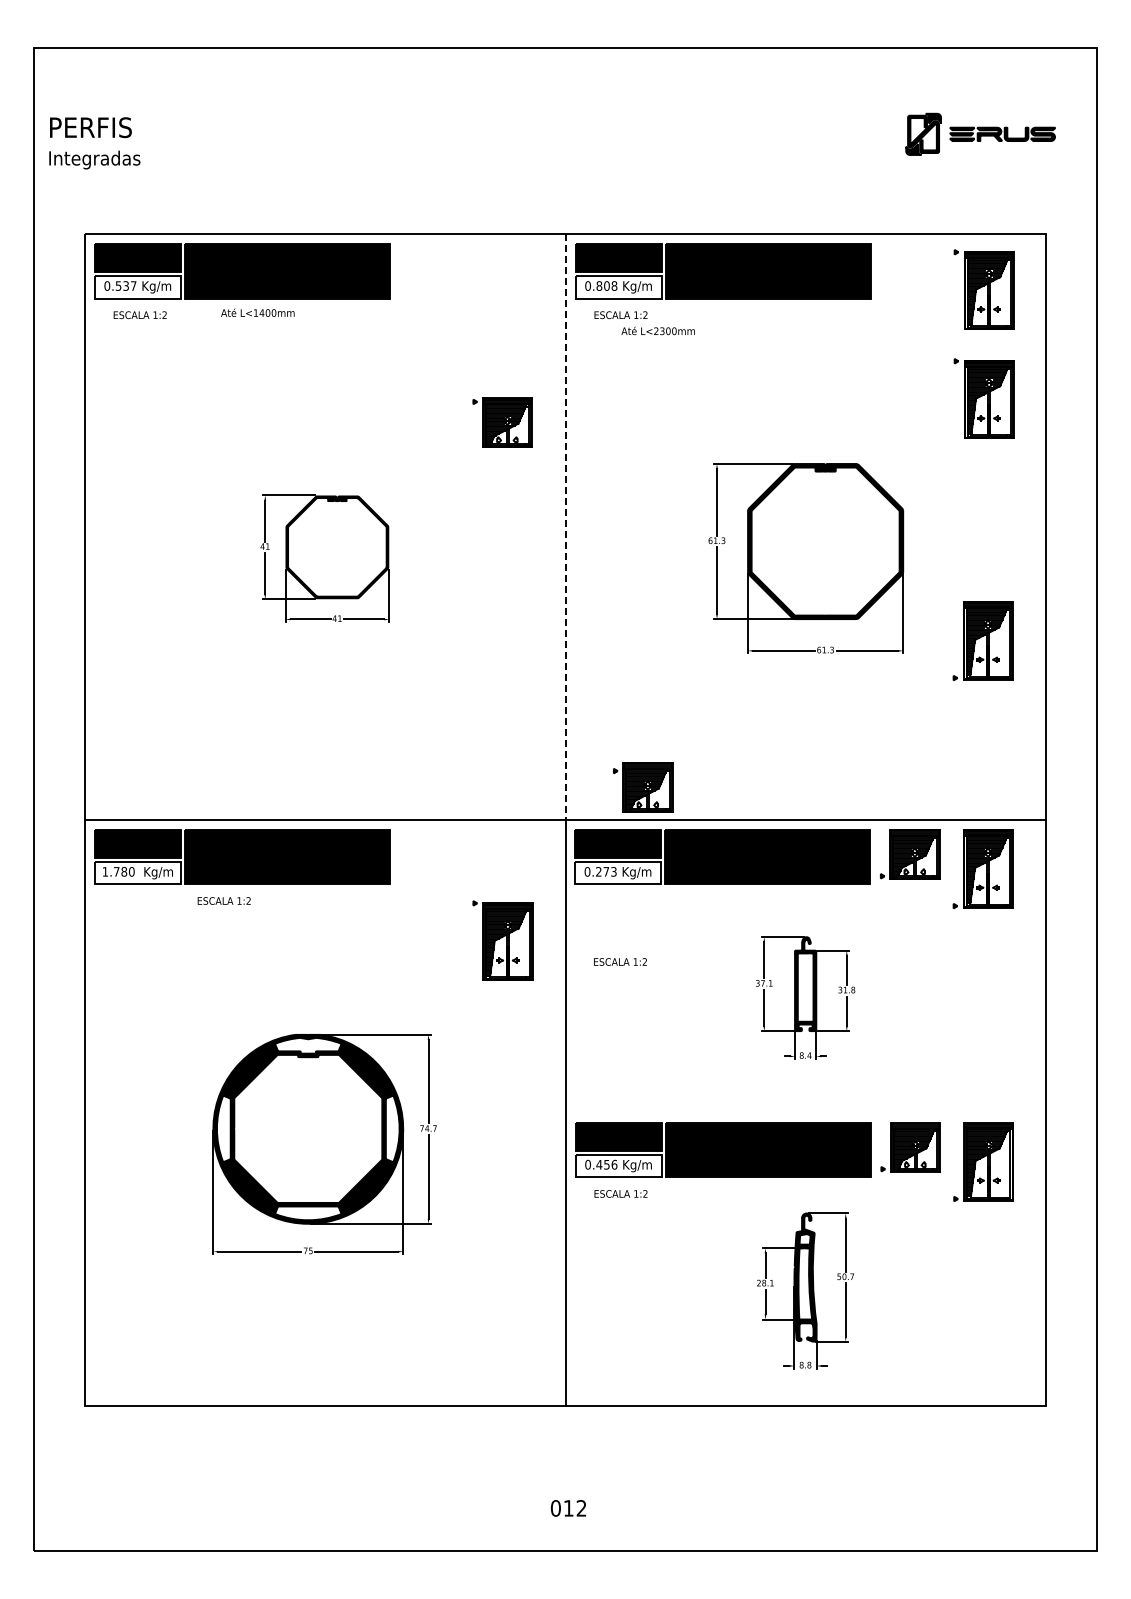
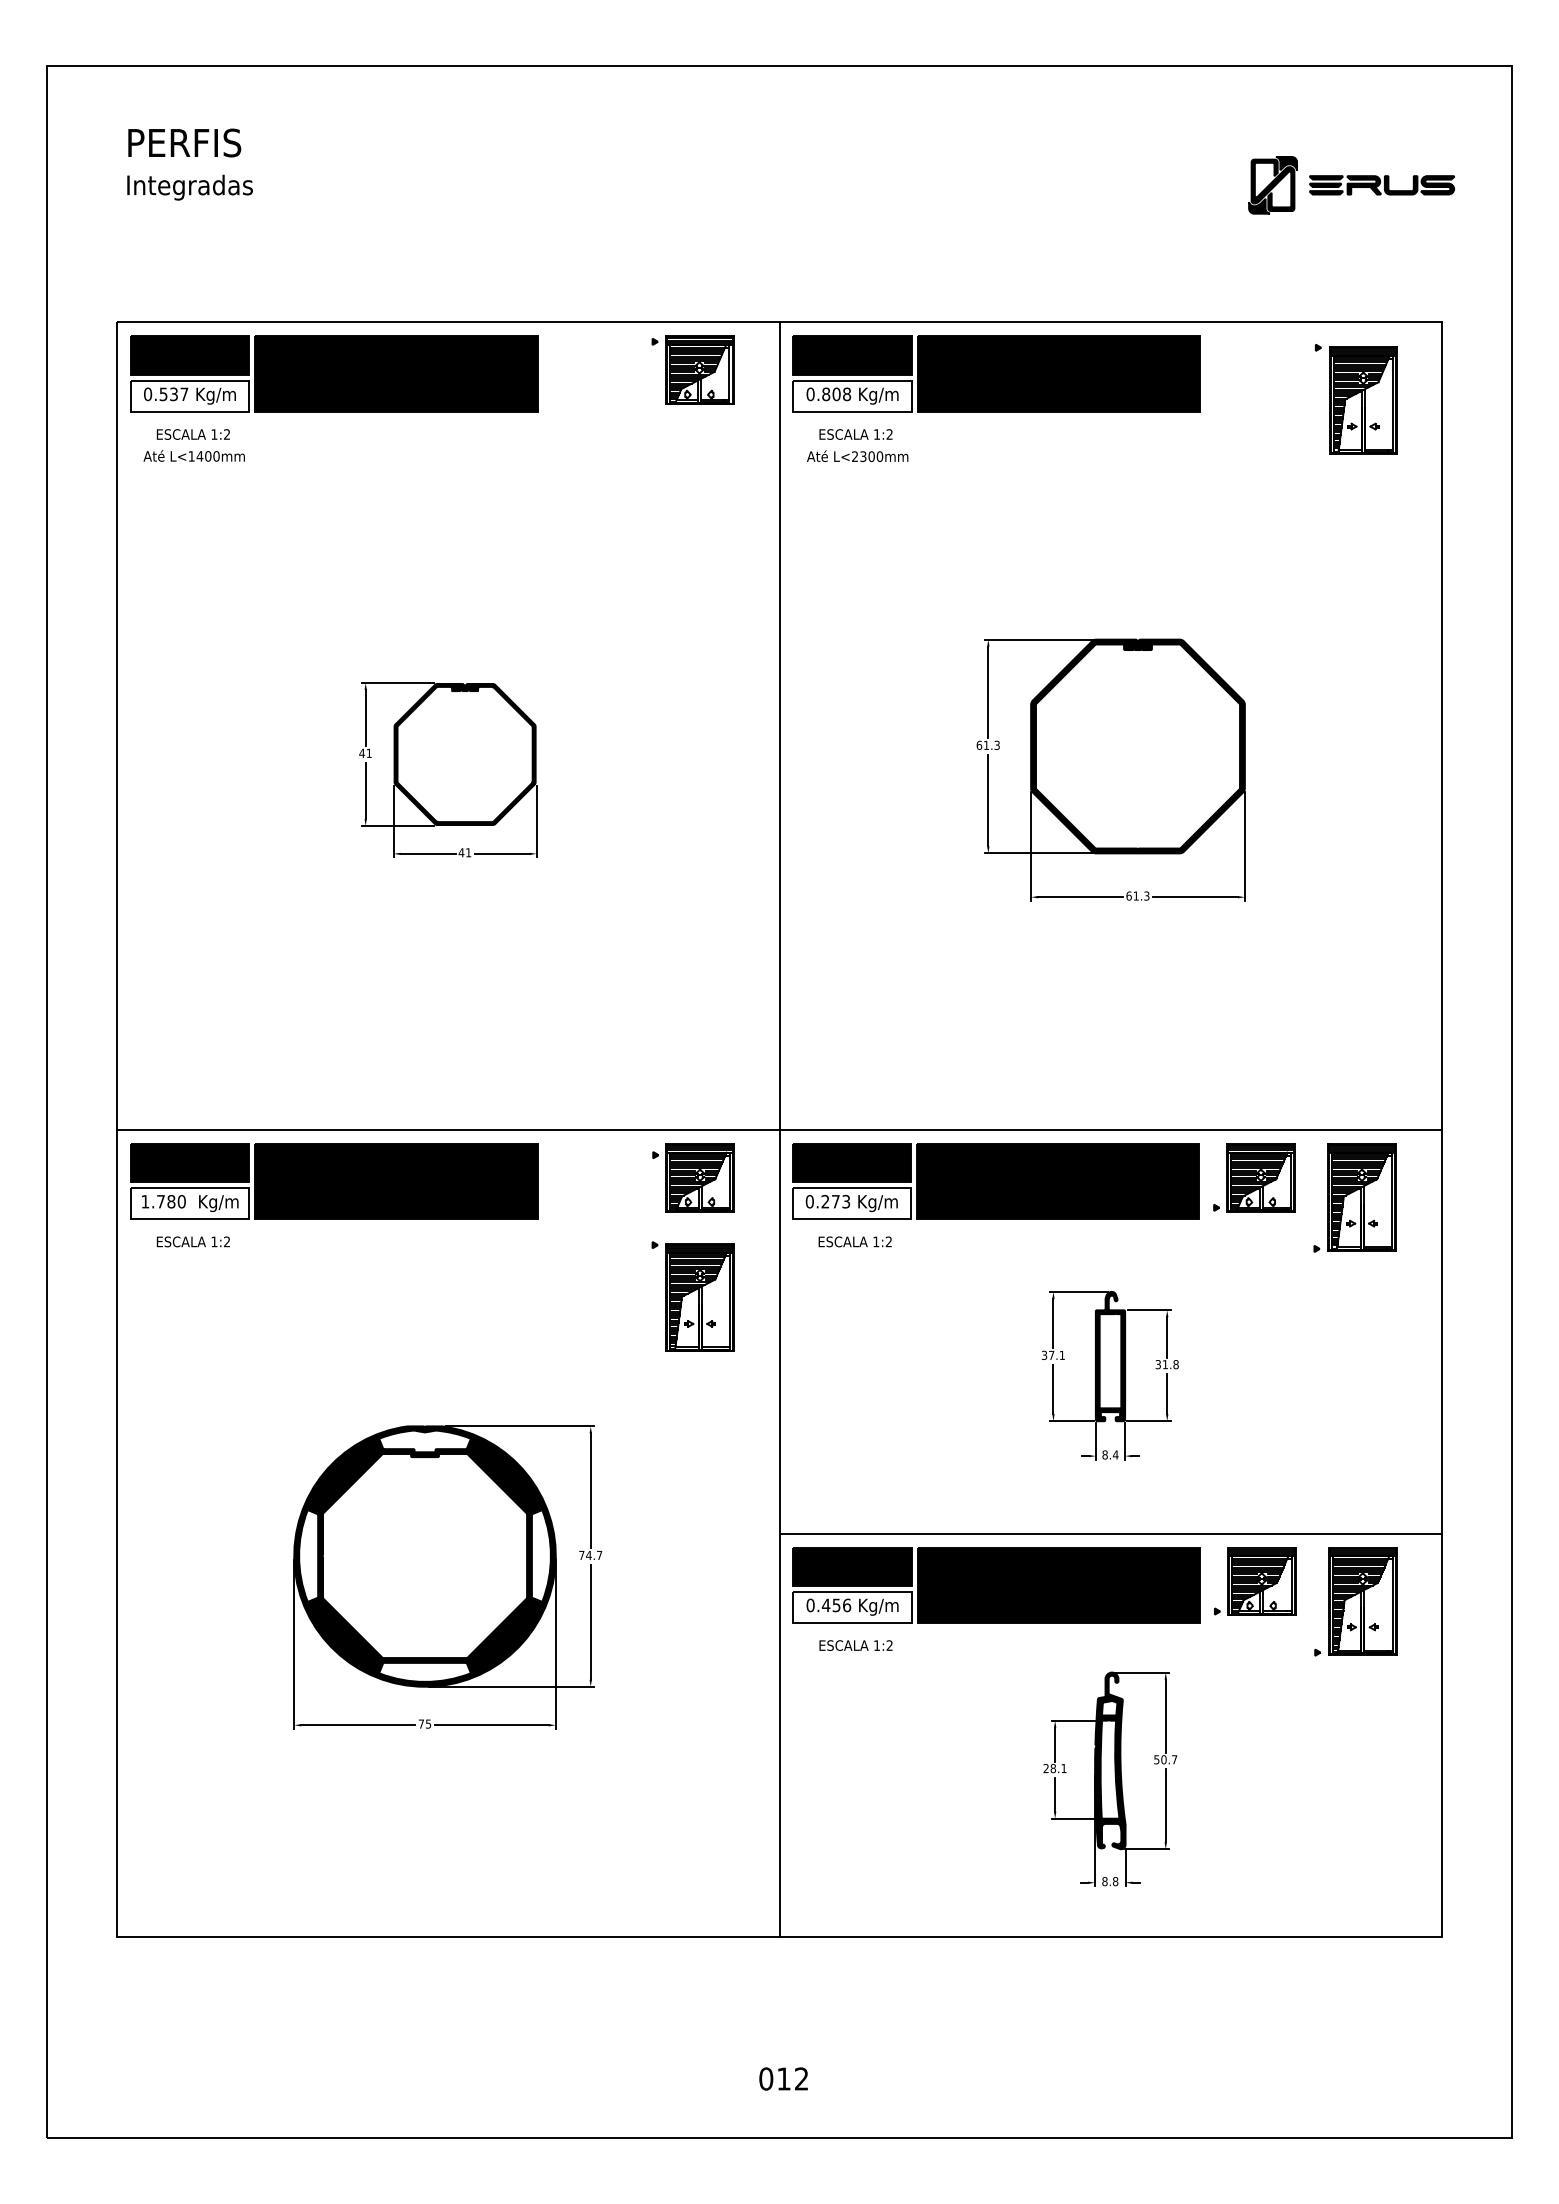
text: (94, 143) -> (189, 164), moved
text: (257, 312) -> (193, 455), moved
text: (657, 330) -> (856, 455), moved
part: (983, 398) -> (1355, 549), removed
part: (502, 422) -> (692, 370), moved
line: (565, 526) -> (779, 725), dashed -> solid
part: (982, 640) -> (1354, 882), removed
part: (643, 787) -> (694, 1177), moved
text: (223, 900) -> (192, 1241), moved
text: (620, 961) -> (855, 1241), moved
line: (805, 1112) -> (1110, 1533), added

